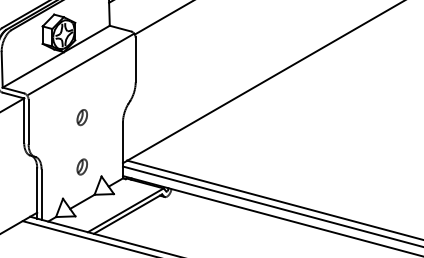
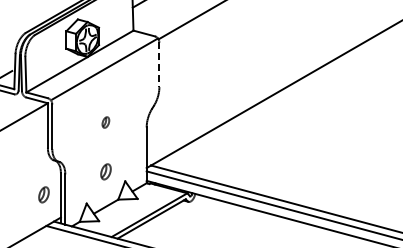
line: (135, 60) -> (159, 65), solid -> dashed
part: (81, 117) -> (105, 122), size x0.7
part: (19, 189) -> (43, 194), added

